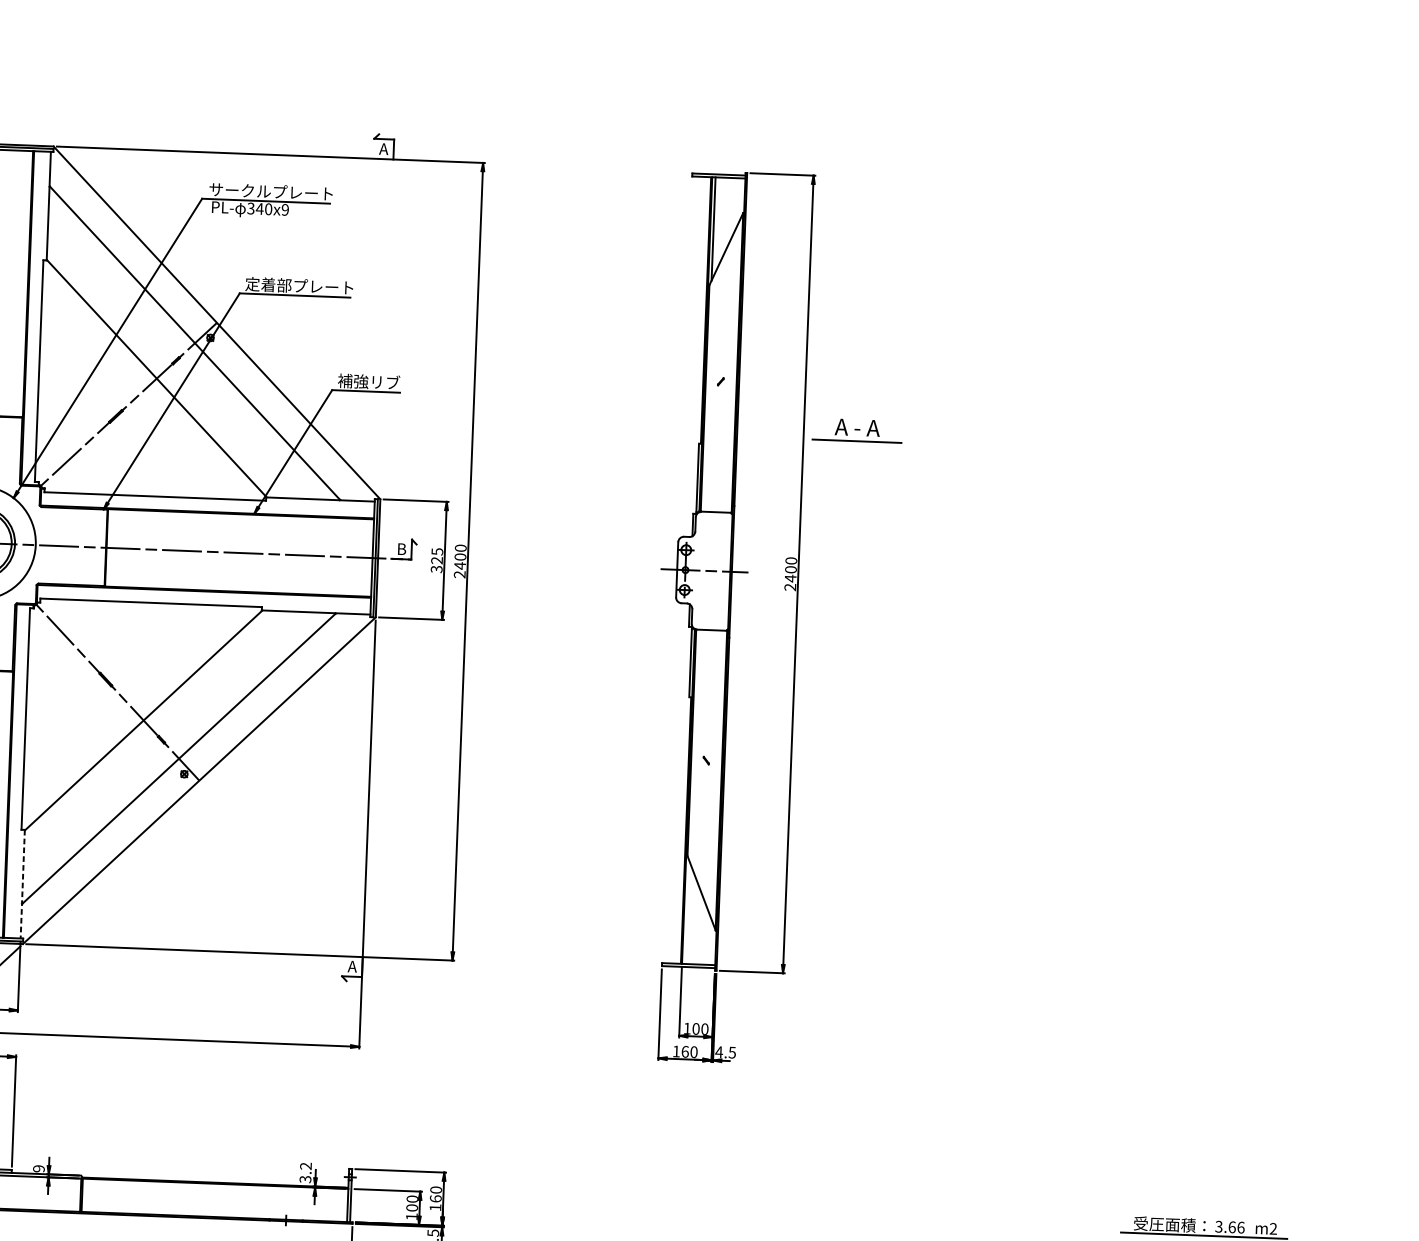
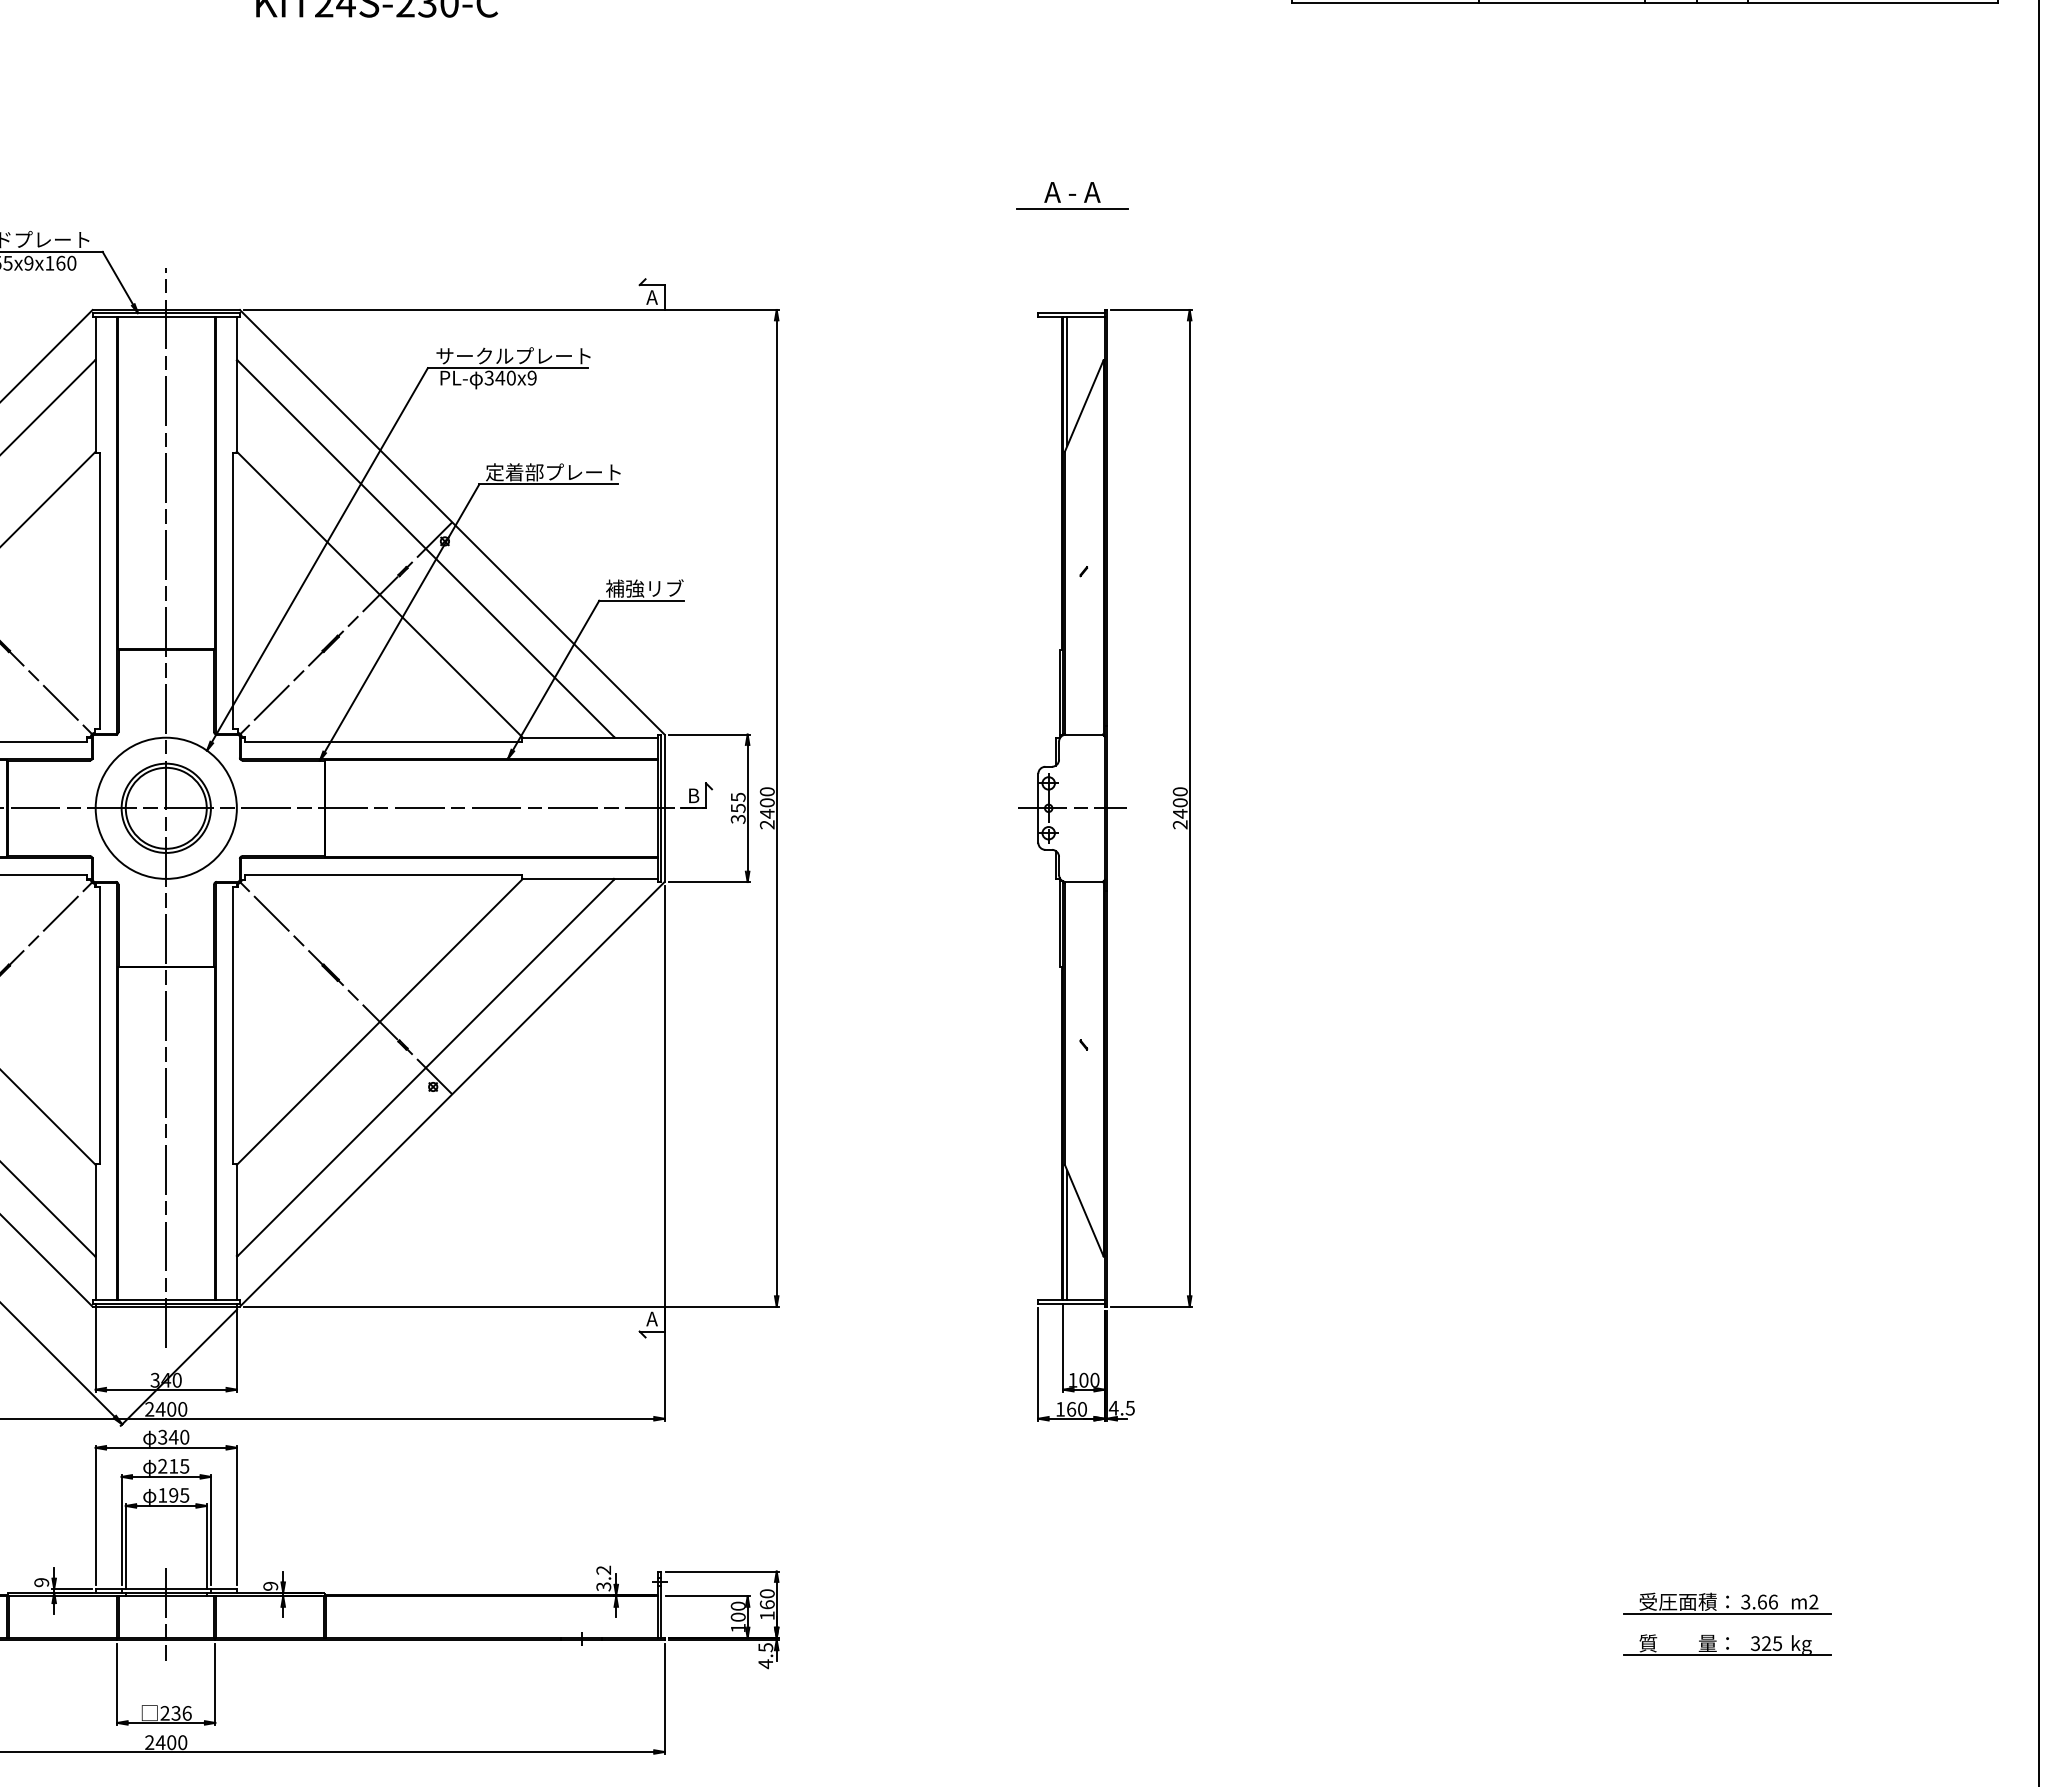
part: (857, 430) -> (1072, 195), moved
text: (436, 559) -> (737, 807), 325 -> 355
line: (22, 883) -> (236, 1231), dashed -> solid
line: (687, 911) -> (1067, 1234), added

